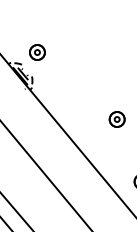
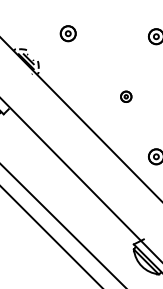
part: (36, 52) -> (67, 33), moved
part: (116, 119) -> (125, 96), size x0.7

